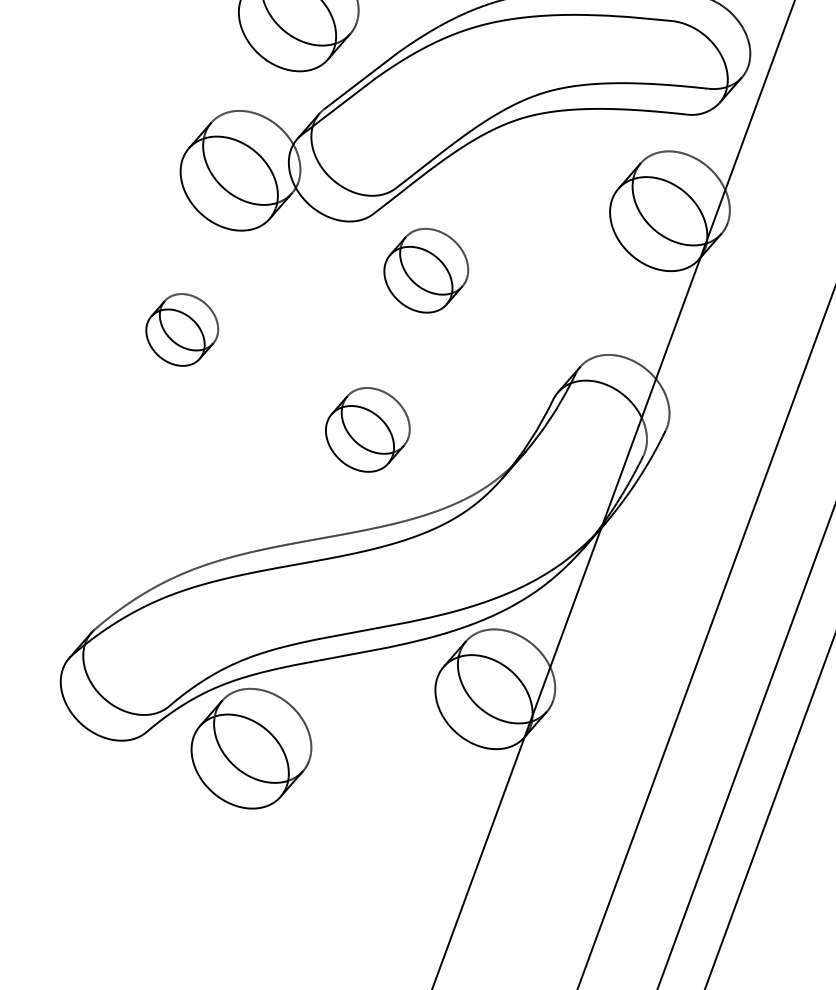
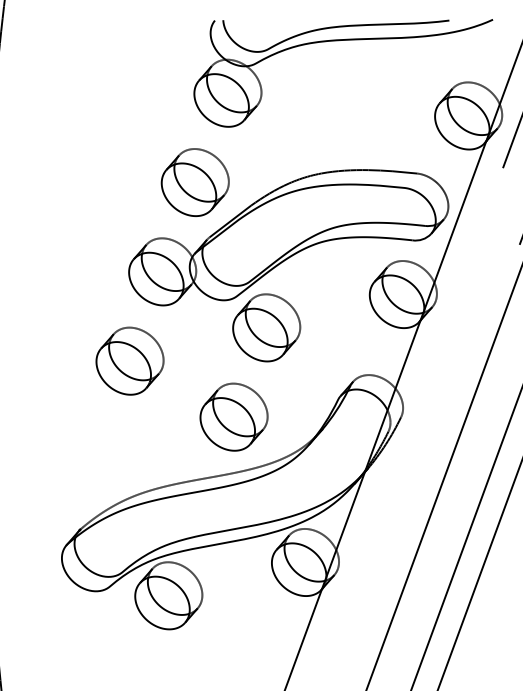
part: (425, 269) -> (266, 327), size x1.43
part: (181, 328) -> (129, 360), size x1.67
part: (366, 428) -> (233, 416), size x1.43

